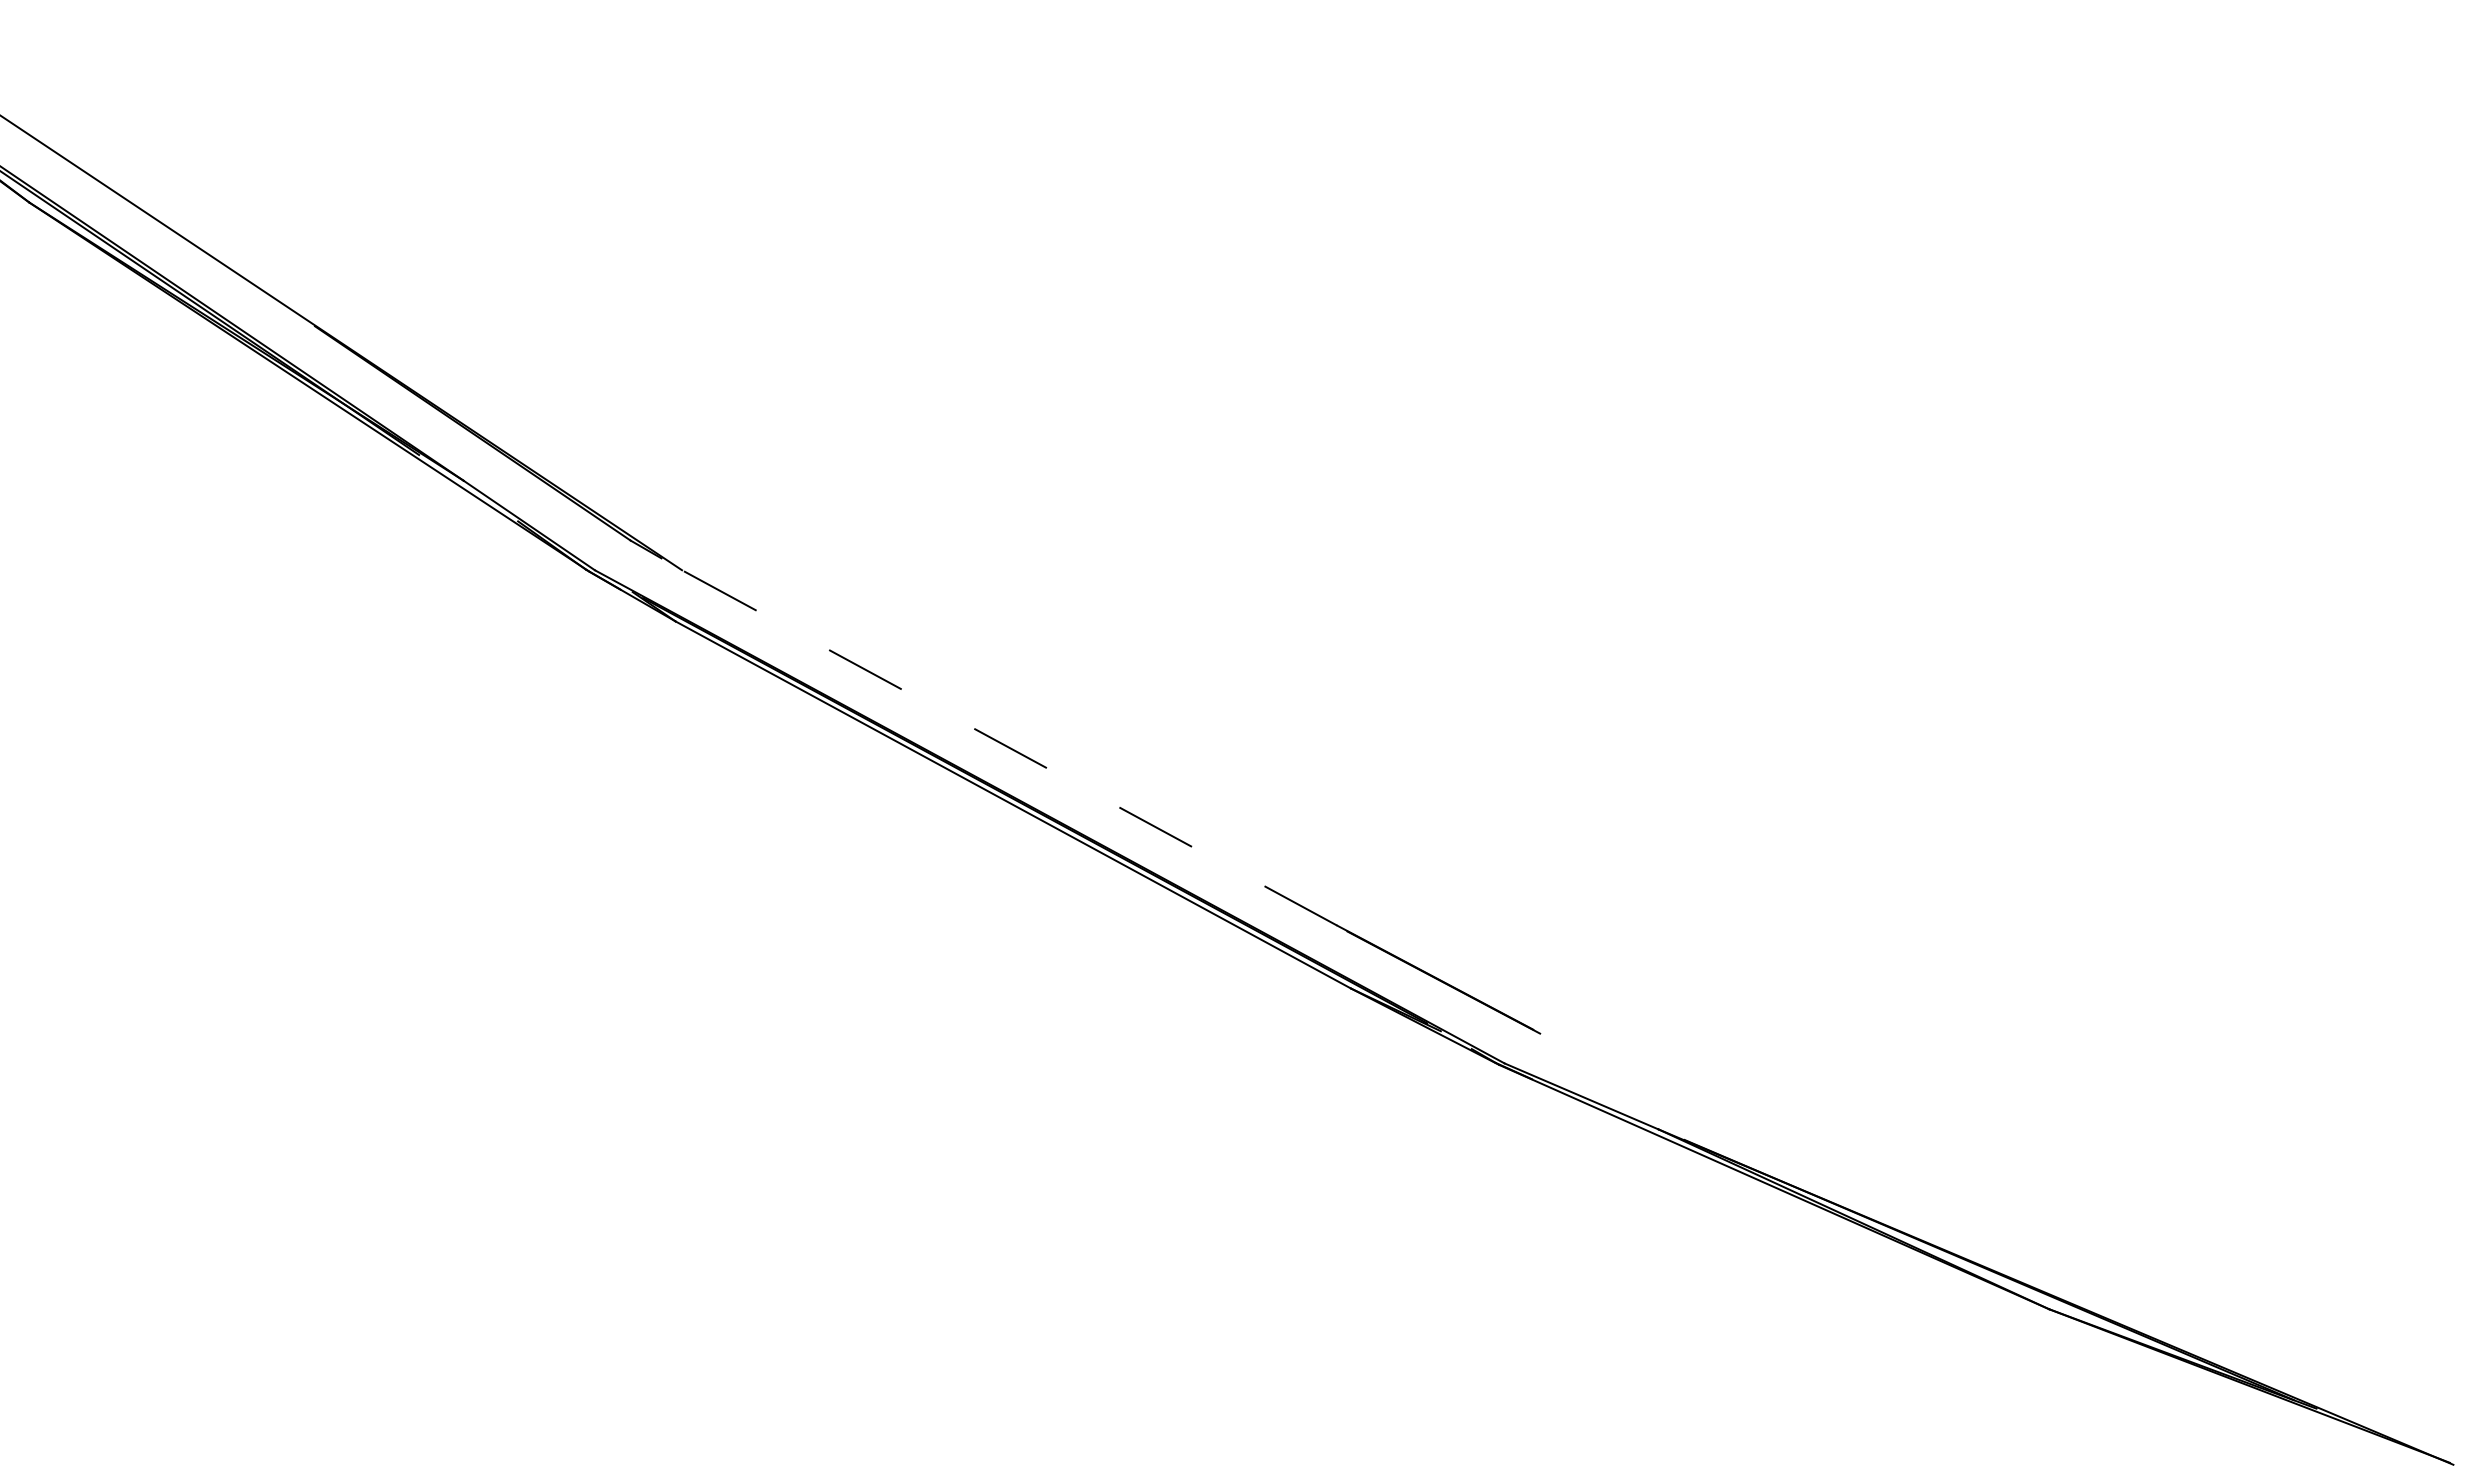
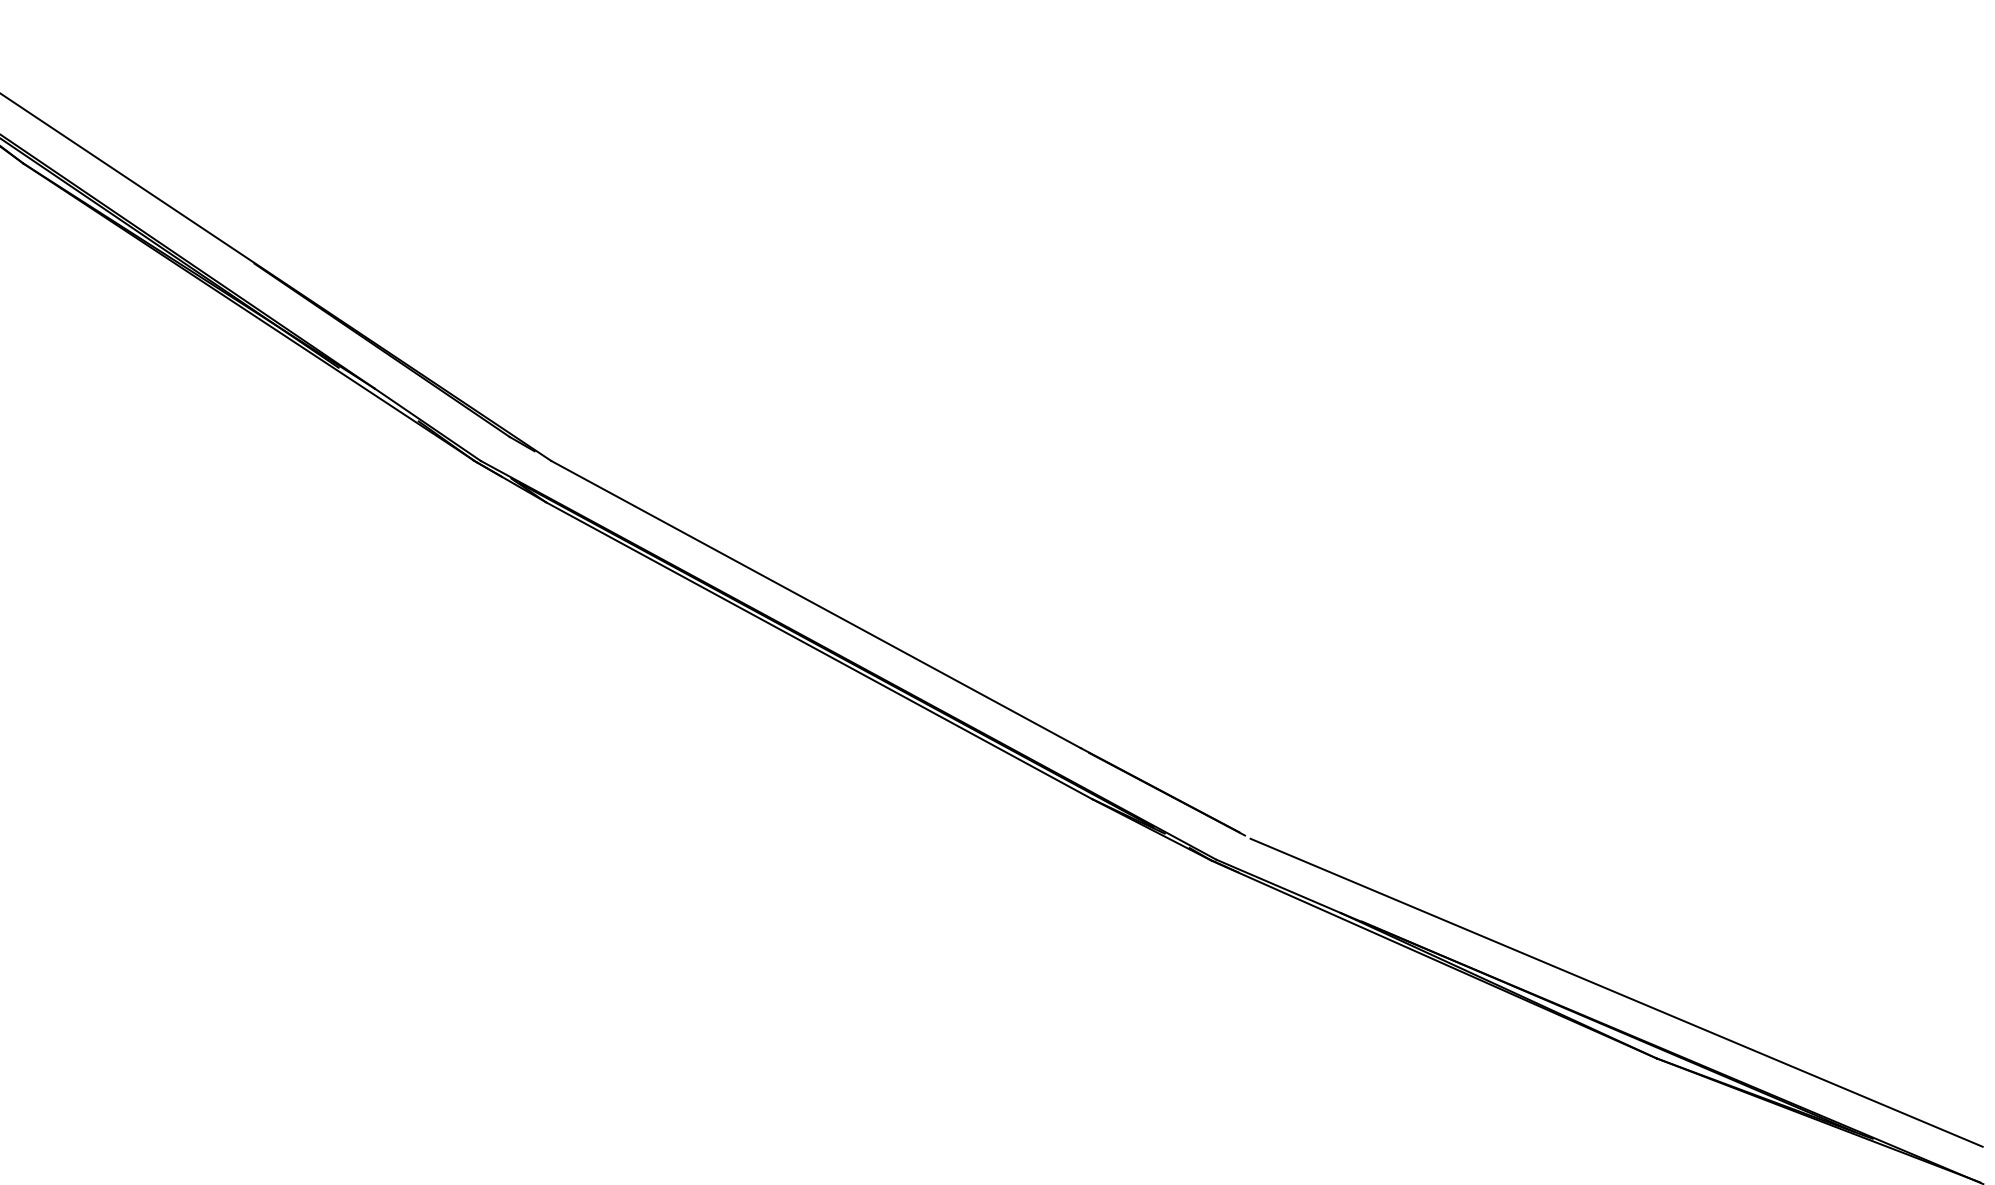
line: (1009, 747) -> (815, 604), dashed -> solid
line: (1999, 1227) -> (1616, 992), added

